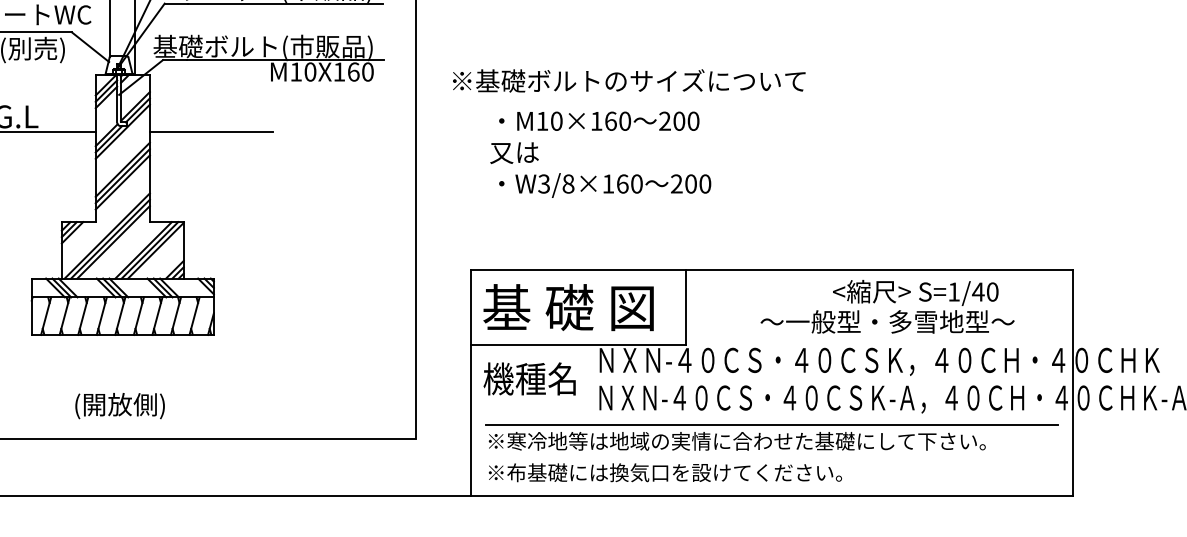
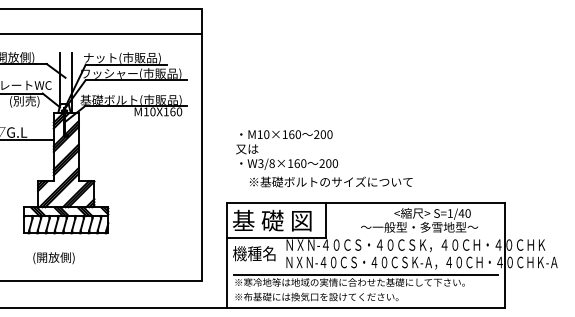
text: (629, 79) -> (331, 181), moved
line: (209, 131) -> (106, 139), removed
text: (118, 406) -> (53, 258), moved

